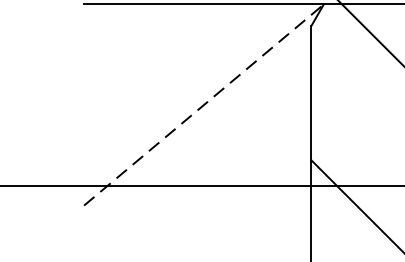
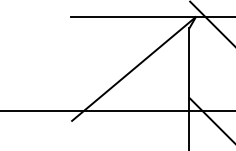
line: (205, 103) -> (134, 68), dashed -> solid

